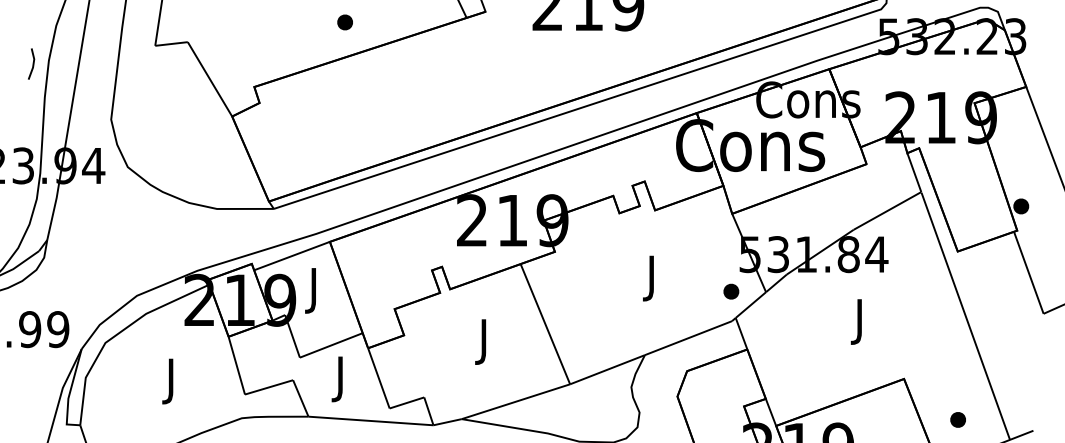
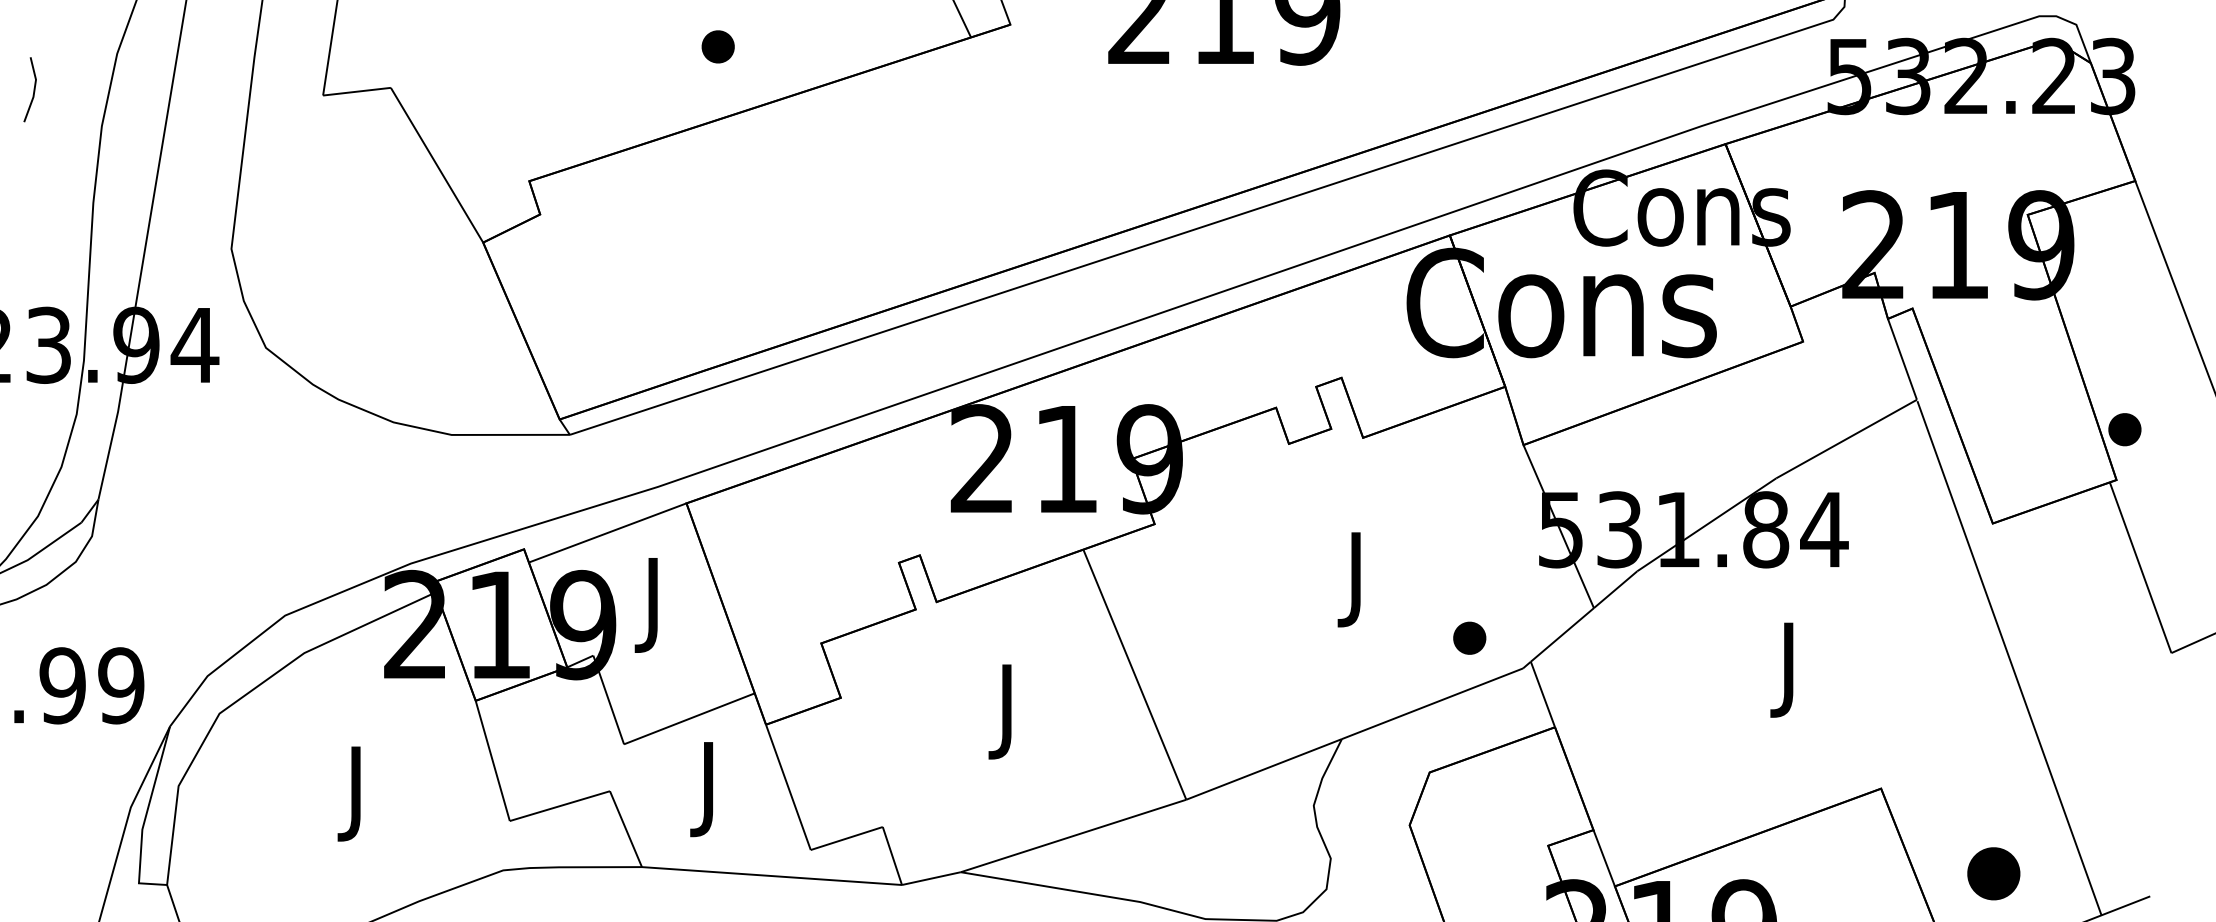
line: (32, 63) -> (32, 88), moved
part: (731, 291) -> (1470, 637), moved
part: (957, 419) -> (1992, 872), size x1.6

